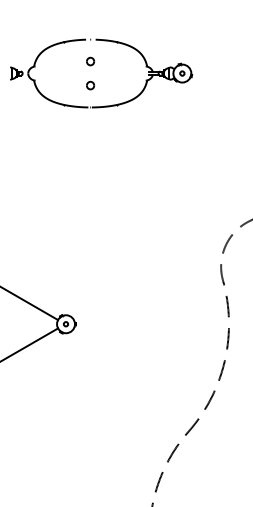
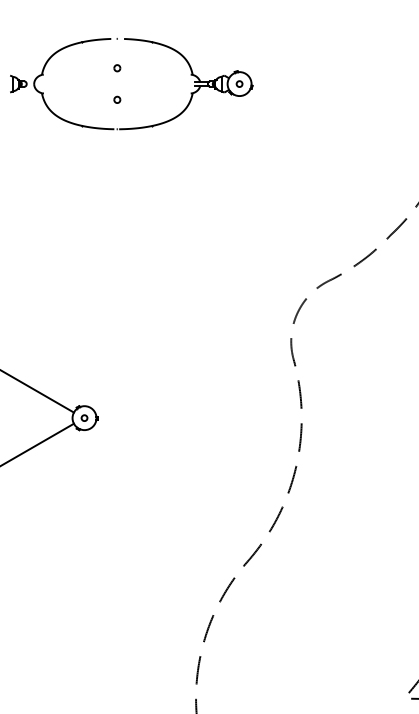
part: (90, 61) -> (117, 68), size x0.62
part: (90, 85) -> (117, 99), size x0.62

